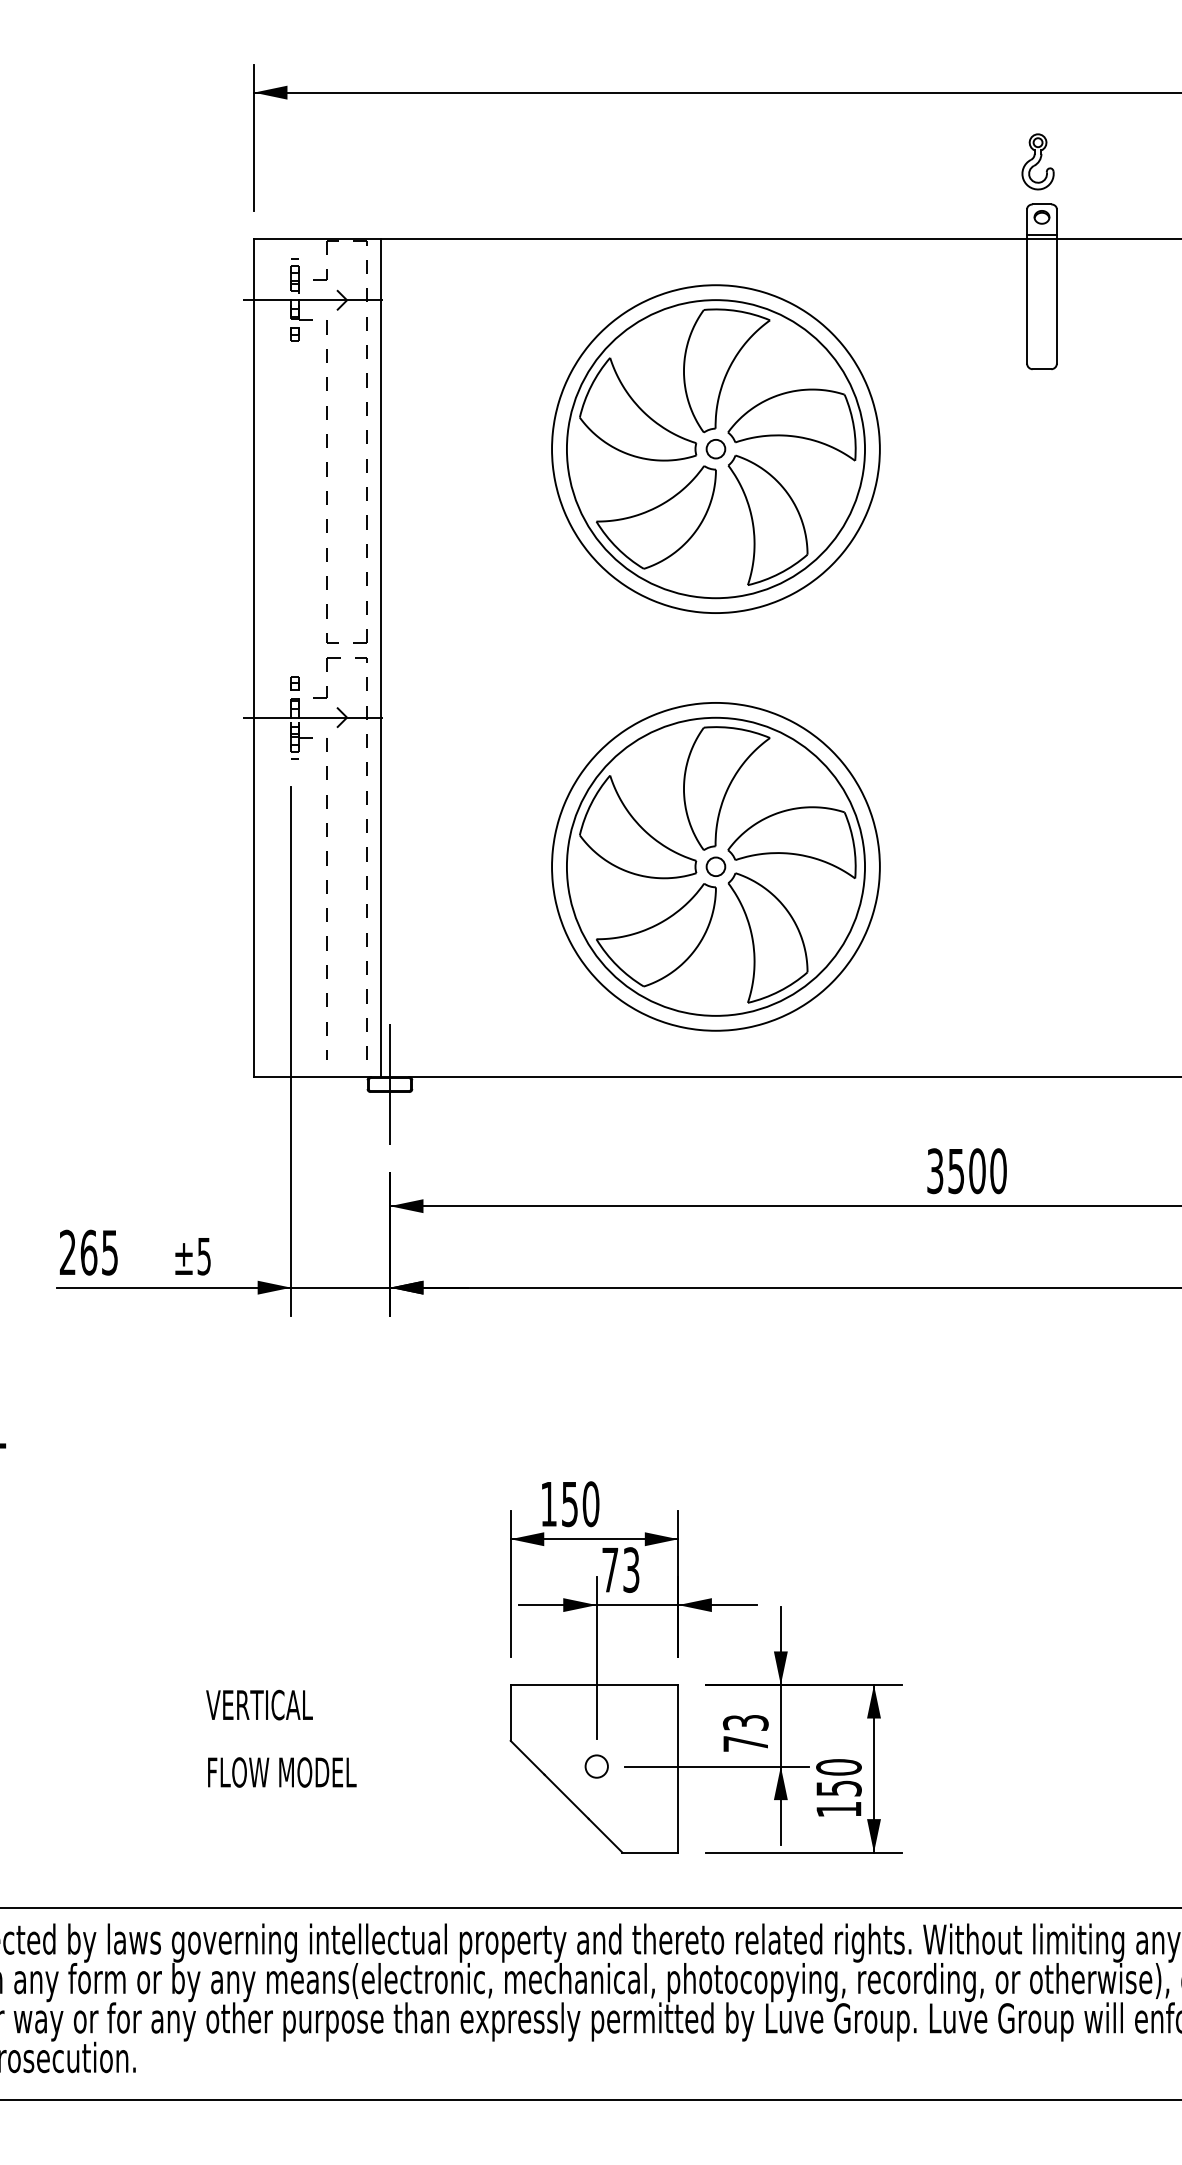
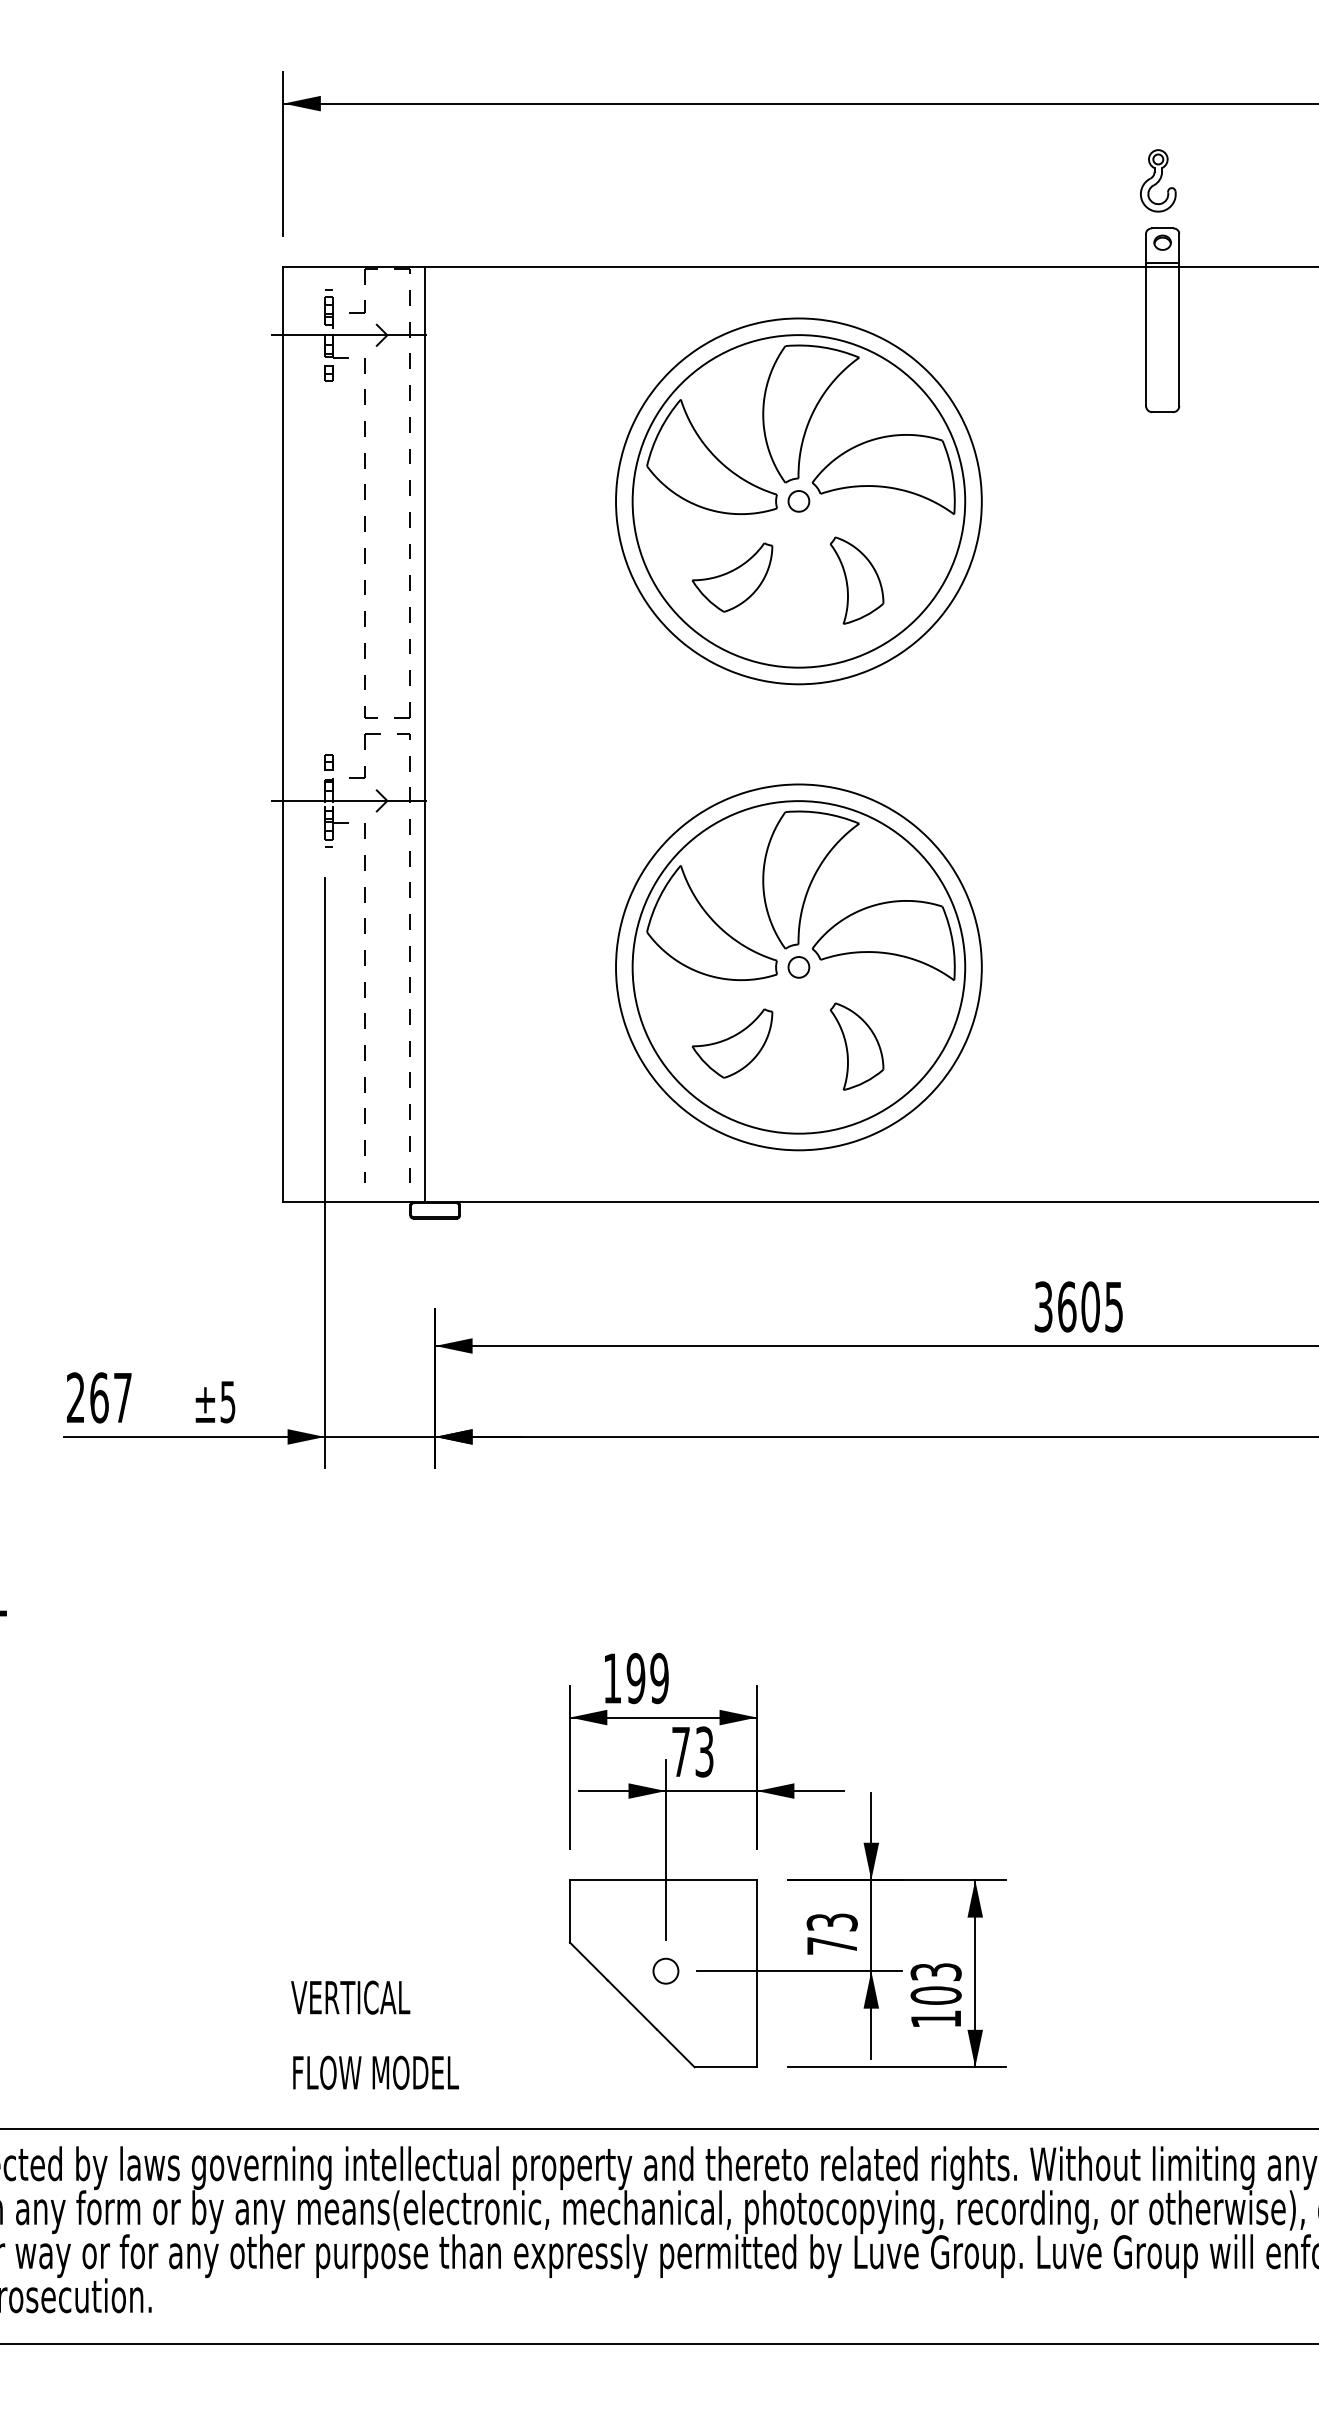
part: (656, 517) -> (732, 577), size x0.6
part: (767, 520) -> (856, 580), size x0.6
part: (656, 935) -> (732, 1043), size x0.6
part: (767, 937) -> (856, 1046), size x0.6
line: (390, 1084) -> (435, 1210), removed
text: (977, 1170) -> (1090, 1306), 3500 -> 3605
text: (109, 1253) -> (122, 1398), 265 -> 267
text: (580, 1504) -> (647, 1678), 150 -> 199
text: (280, 1738) -> (374, 2034), moved
text: (838, 1777) -> (935, 1983), 150 -> 103

